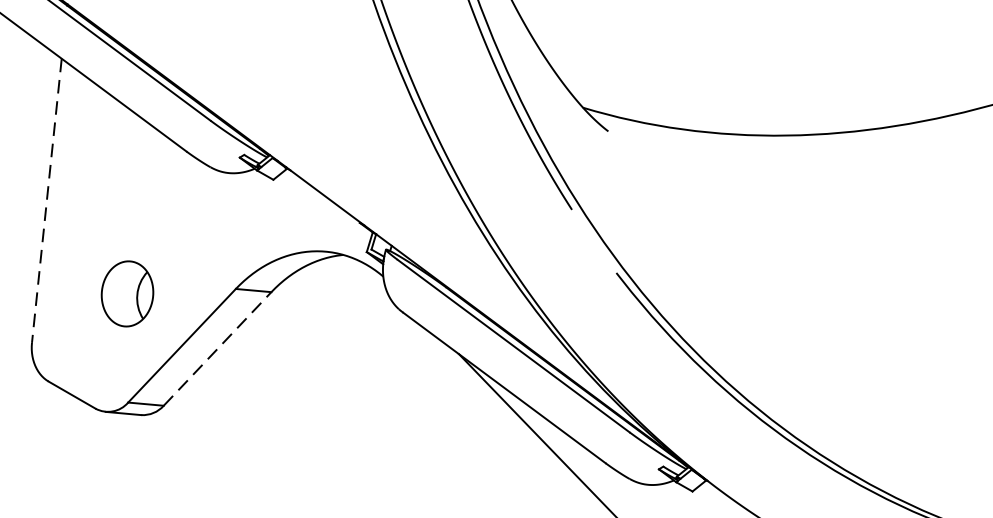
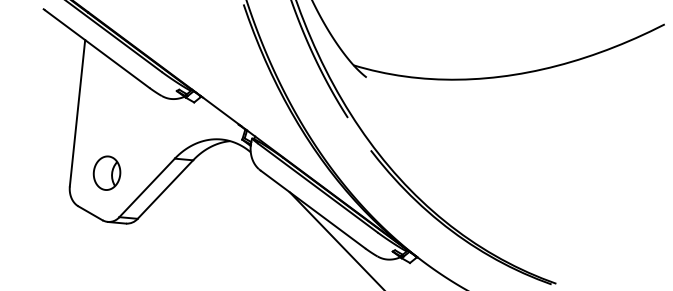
line: (46, 201) -> (77, 113), dashed -> solid
part: (126, 292) -> (106, 172), moved
line: (217, 348) -> (165, 189), dashed -> solid

